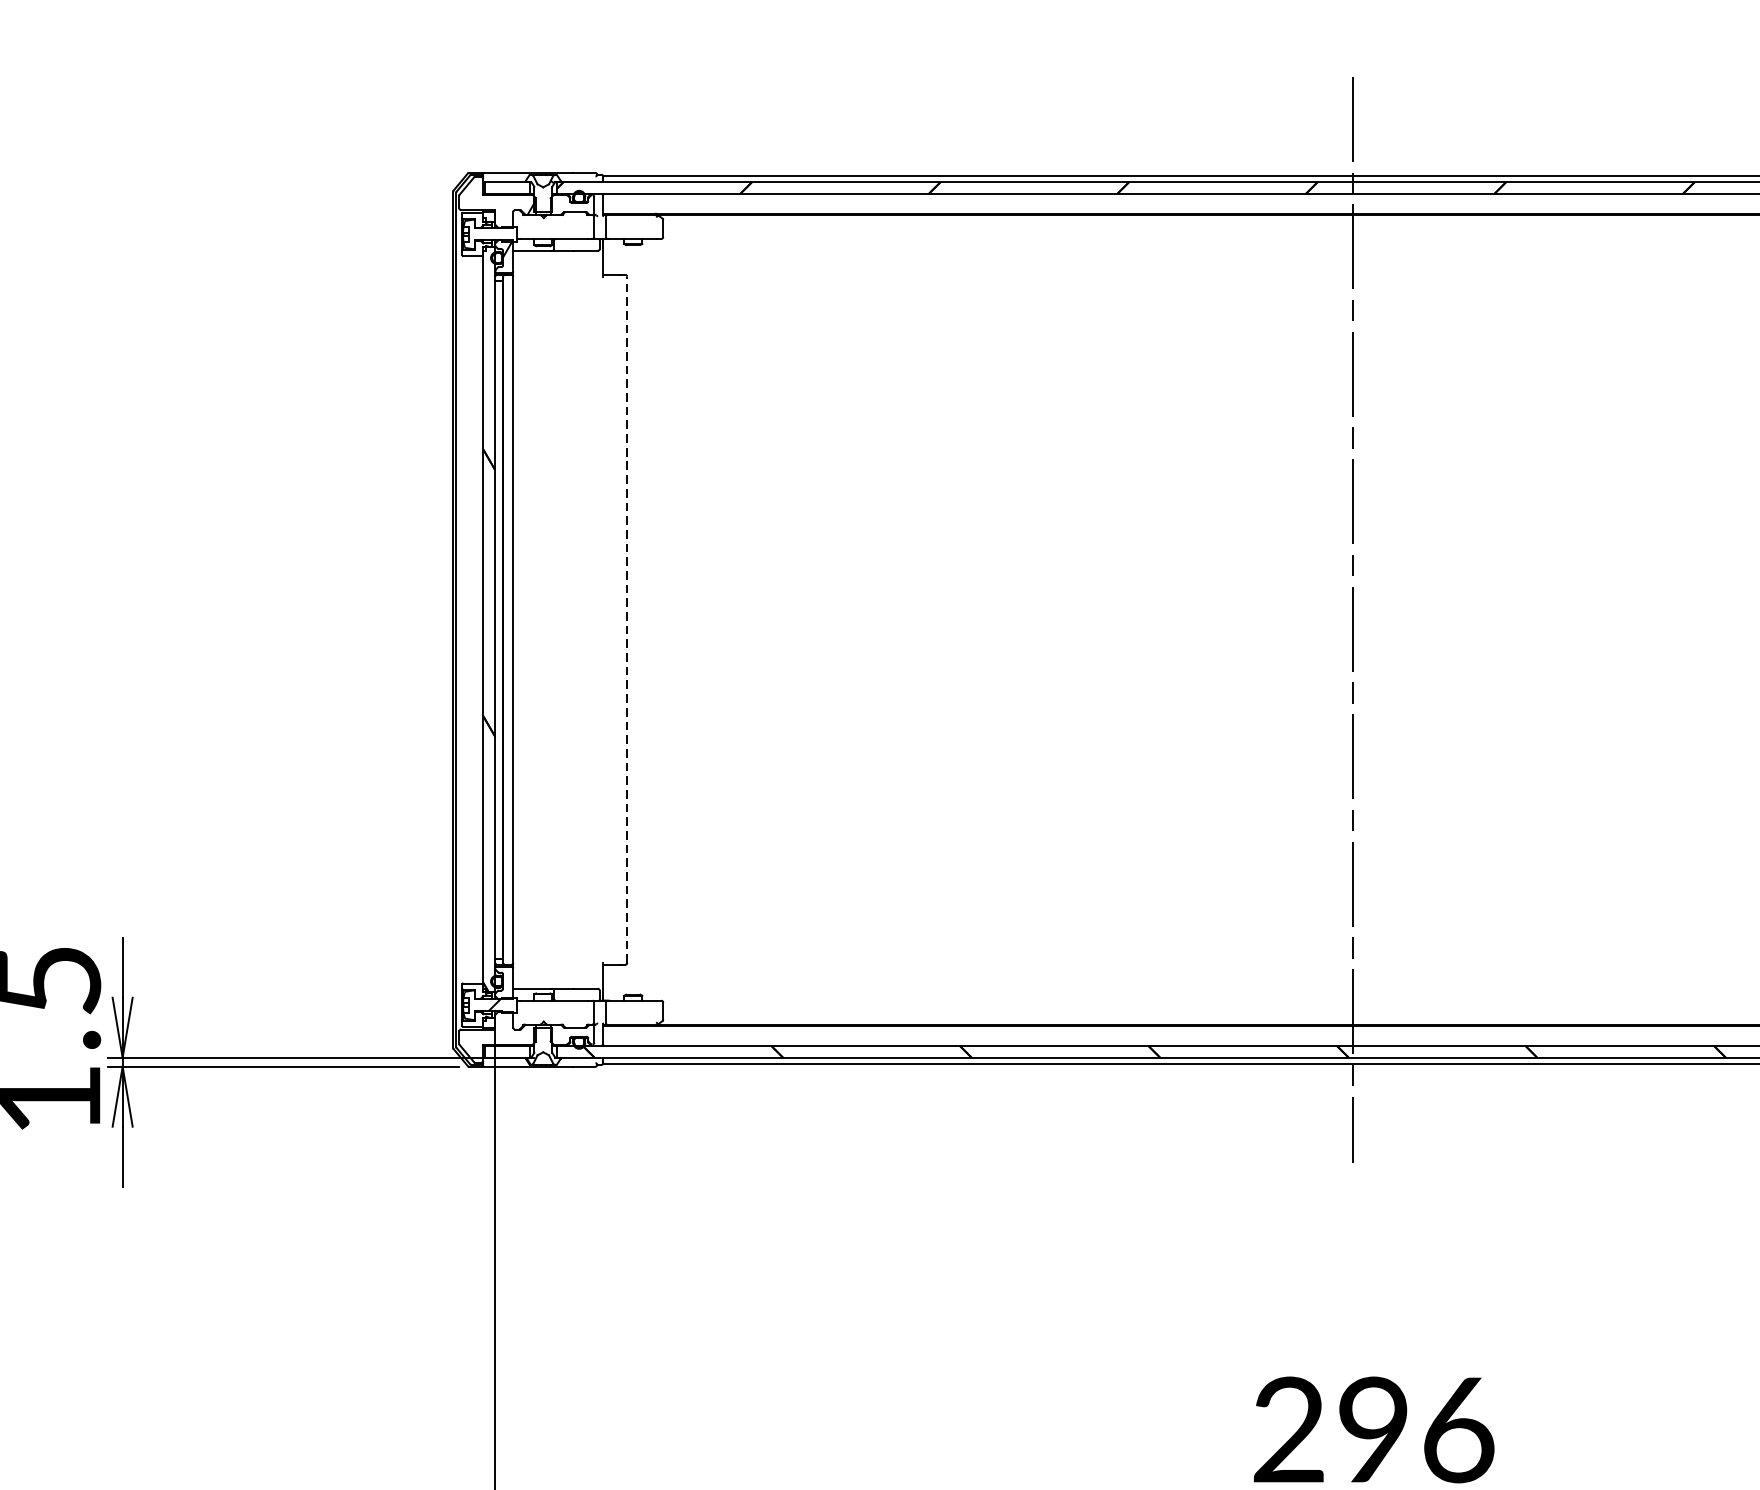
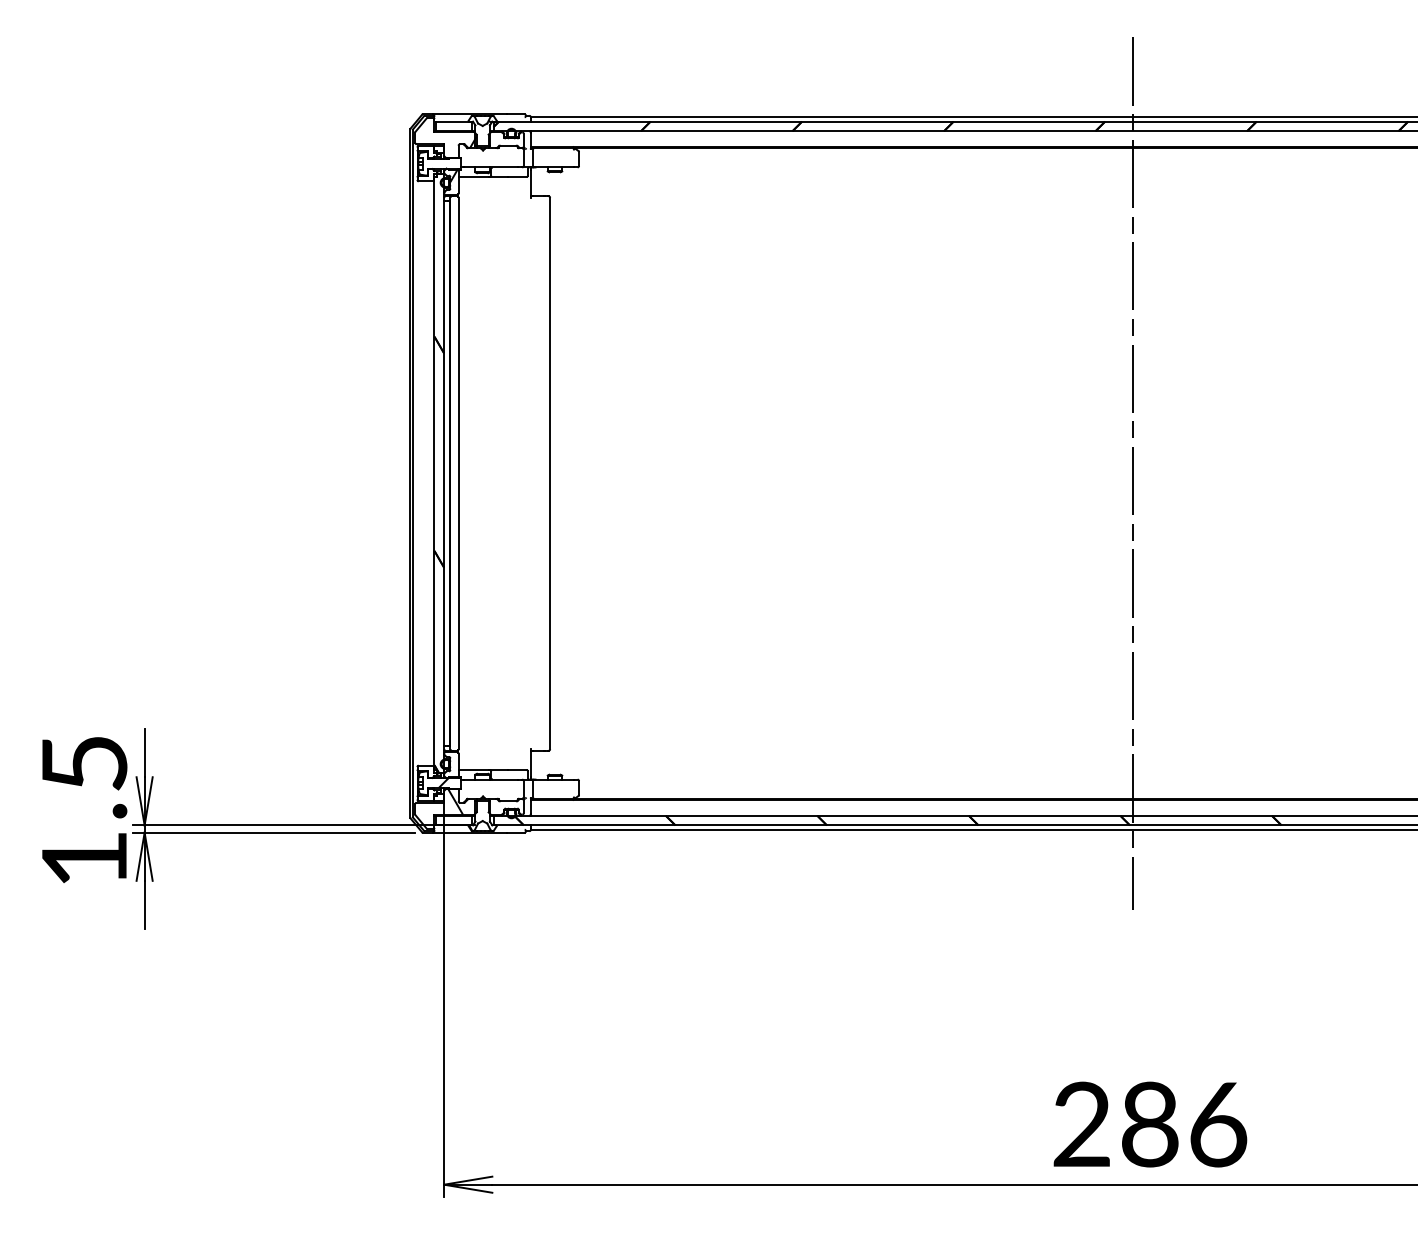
line: (627, 619) -> (550, 473), dashed -> solid
hatch: (509, 1027) -> (455, 801), added
text: (1374, 1431) -> (1150, 1125), 296 -> 286

